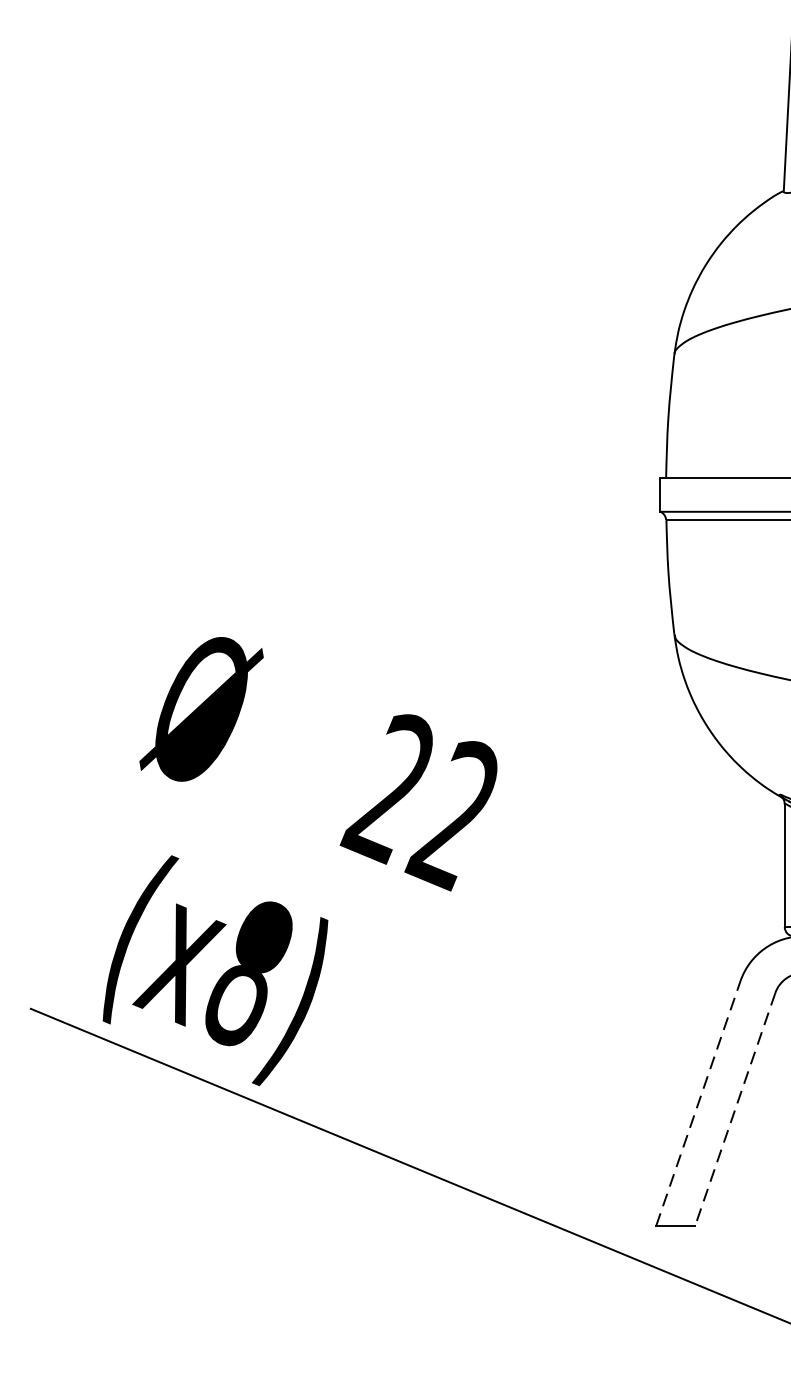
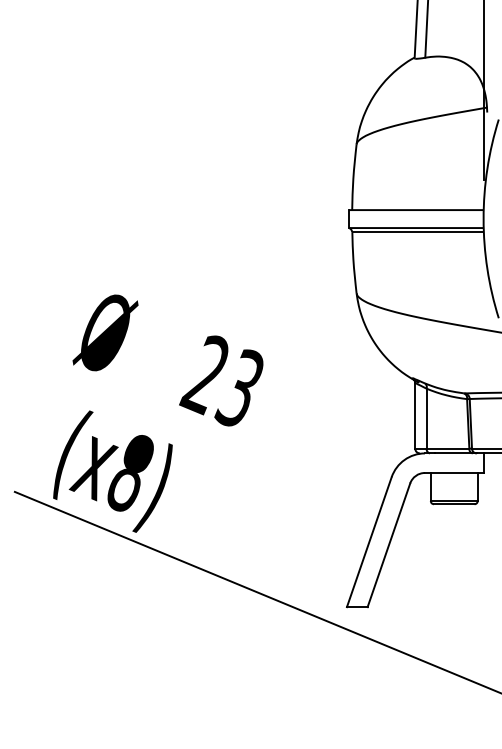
text: (451, 815) -> (238, 389), 22 -> 23
line: (698, 1104) -> (369, 542), dashed -> solid
line: (734, 1109) -> (388, 545), dashed -> solid

